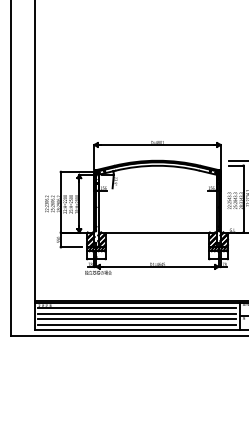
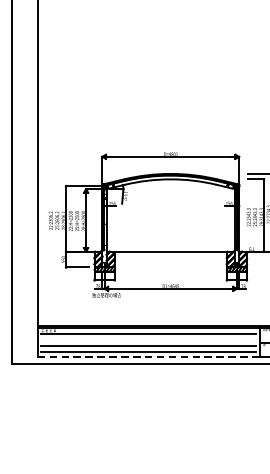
line: (136, 313) -> (147, 339), removed
line: (137, 330) -> (149, 357), solid -> dashed

